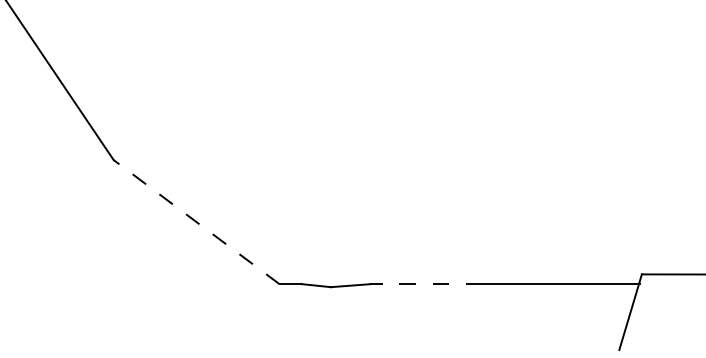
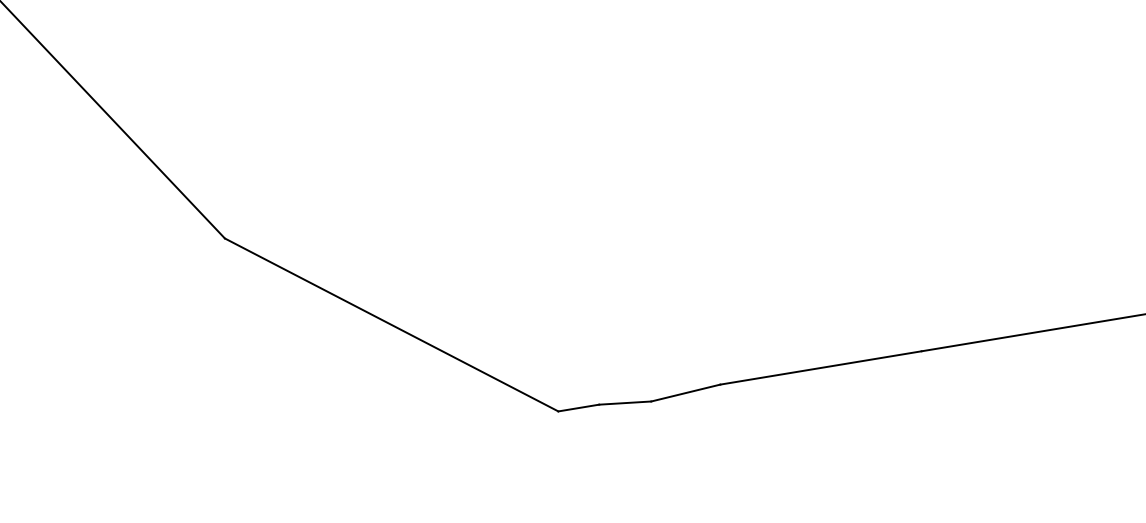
line: (196, 222) -> (391, 325), dashed -> solid
line: (425, 284) -> (819, 368), dashed -> solid

